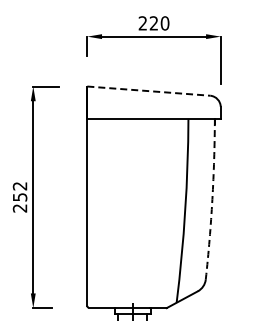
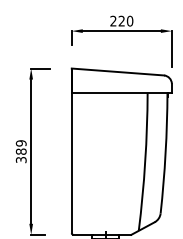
line: (148, 91) -> (117, 72), dashed -> solid
text: (19, 197) -> (20, 151), 252 -> 389
arc: (212, 199) -> (165, 153), dashed -> solid

